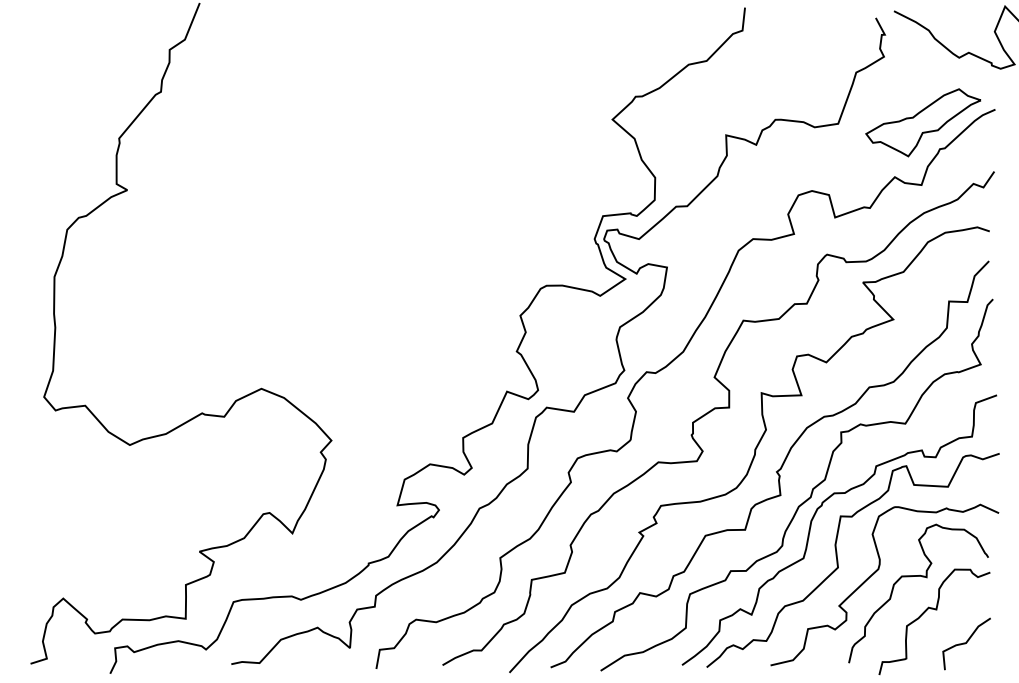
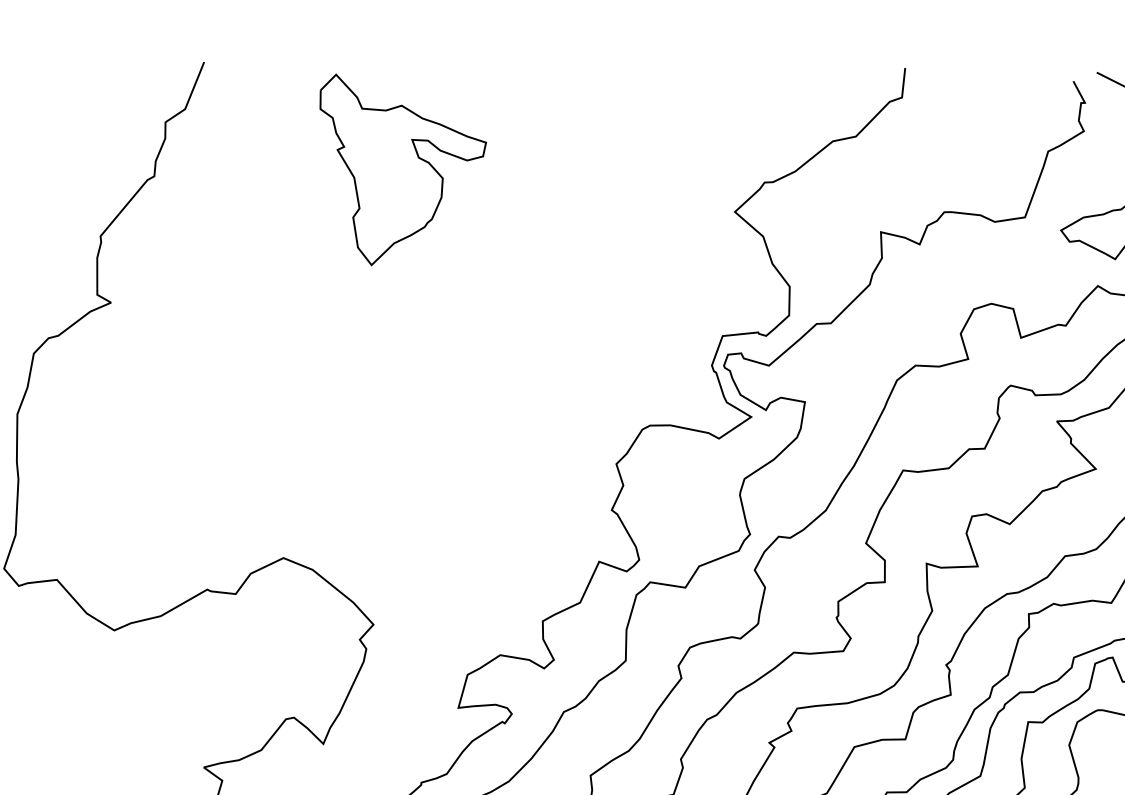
part: (354, 86) -> (403, 169), added

